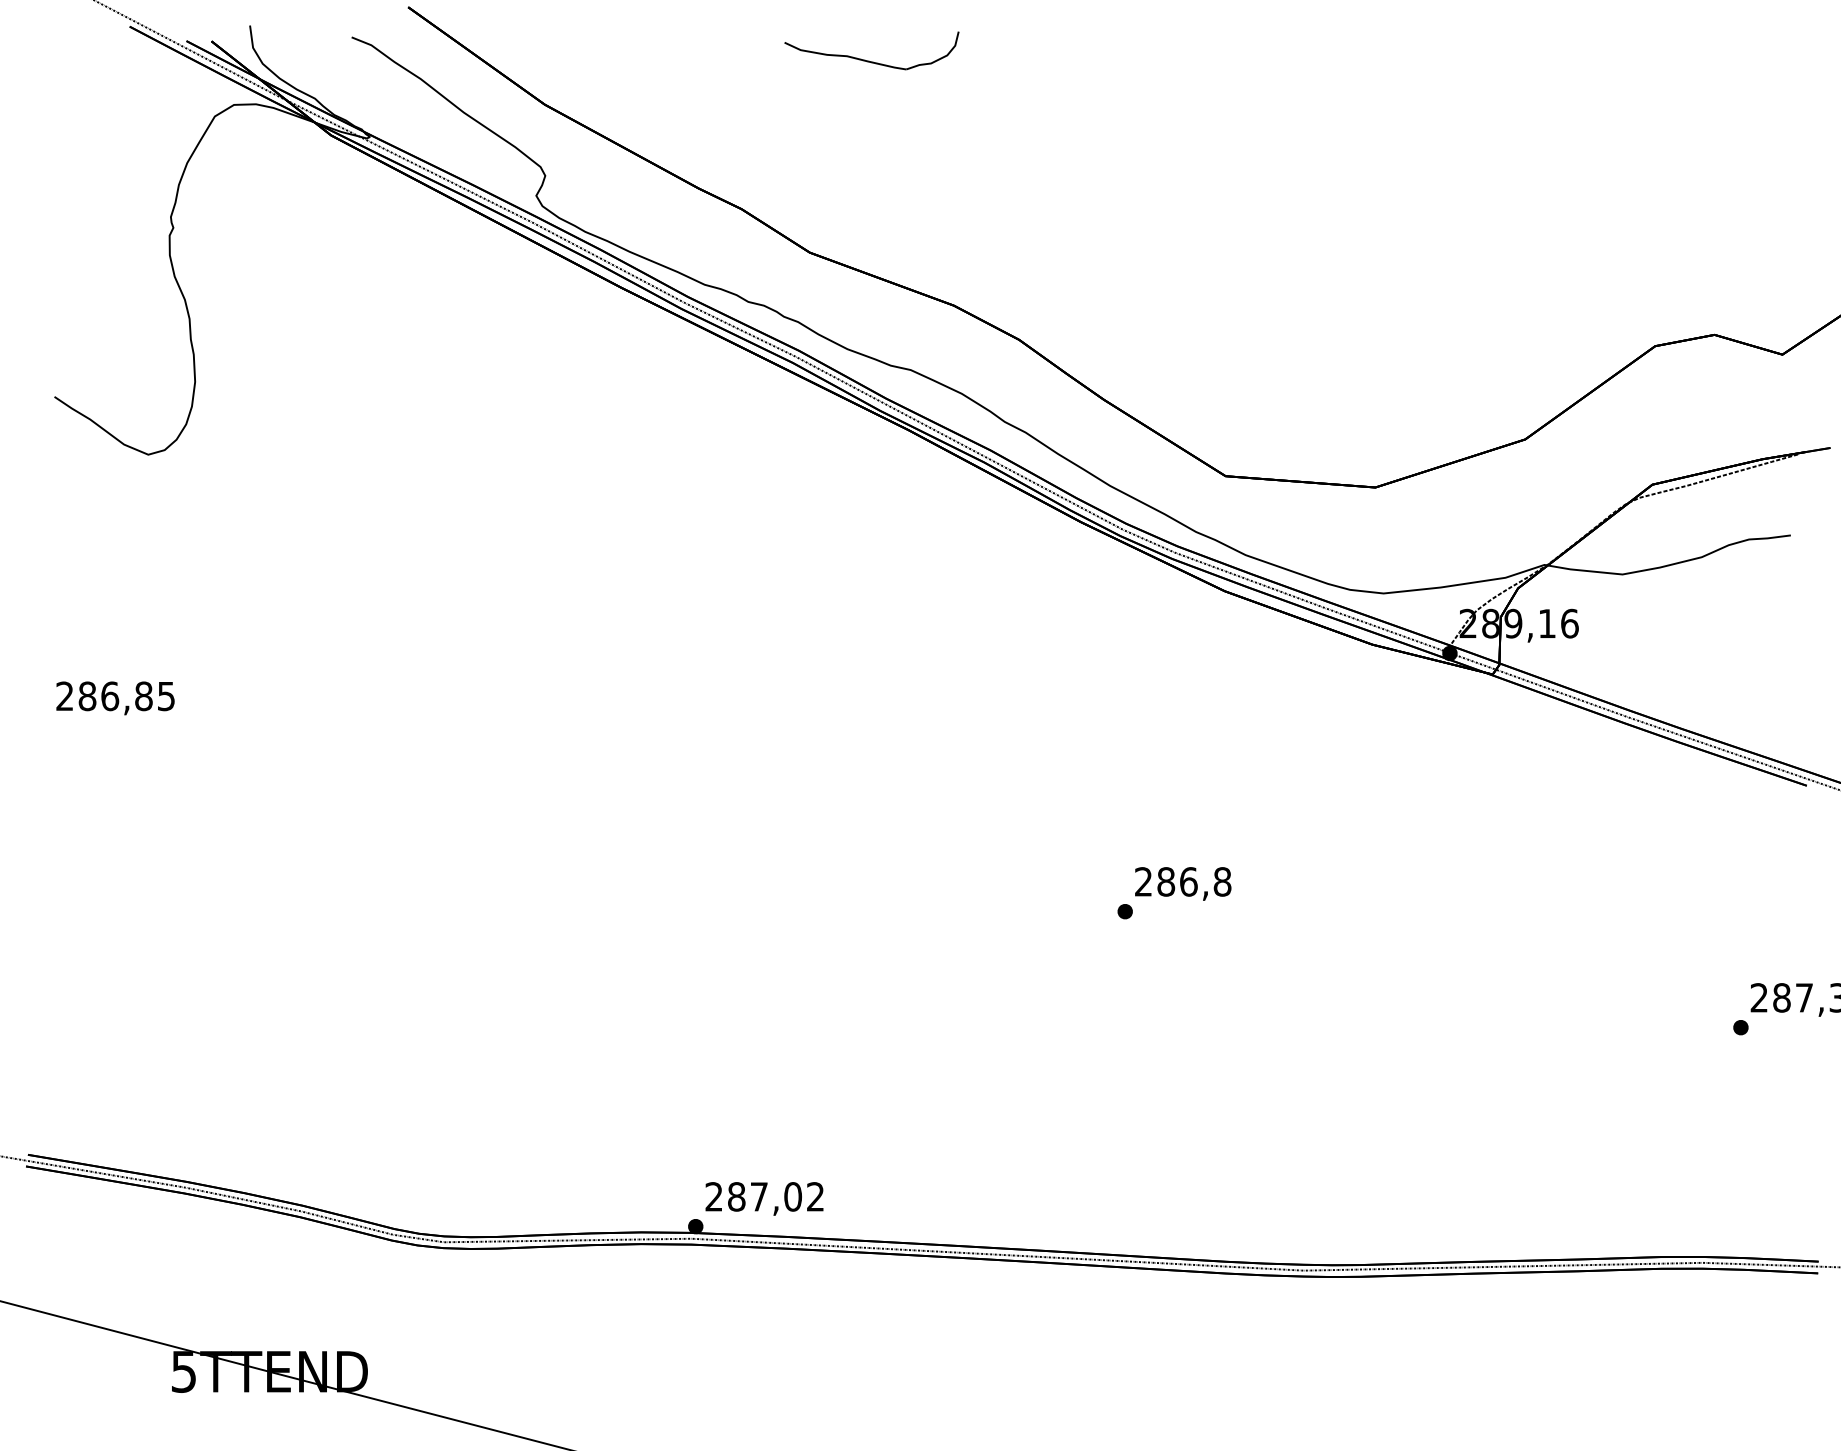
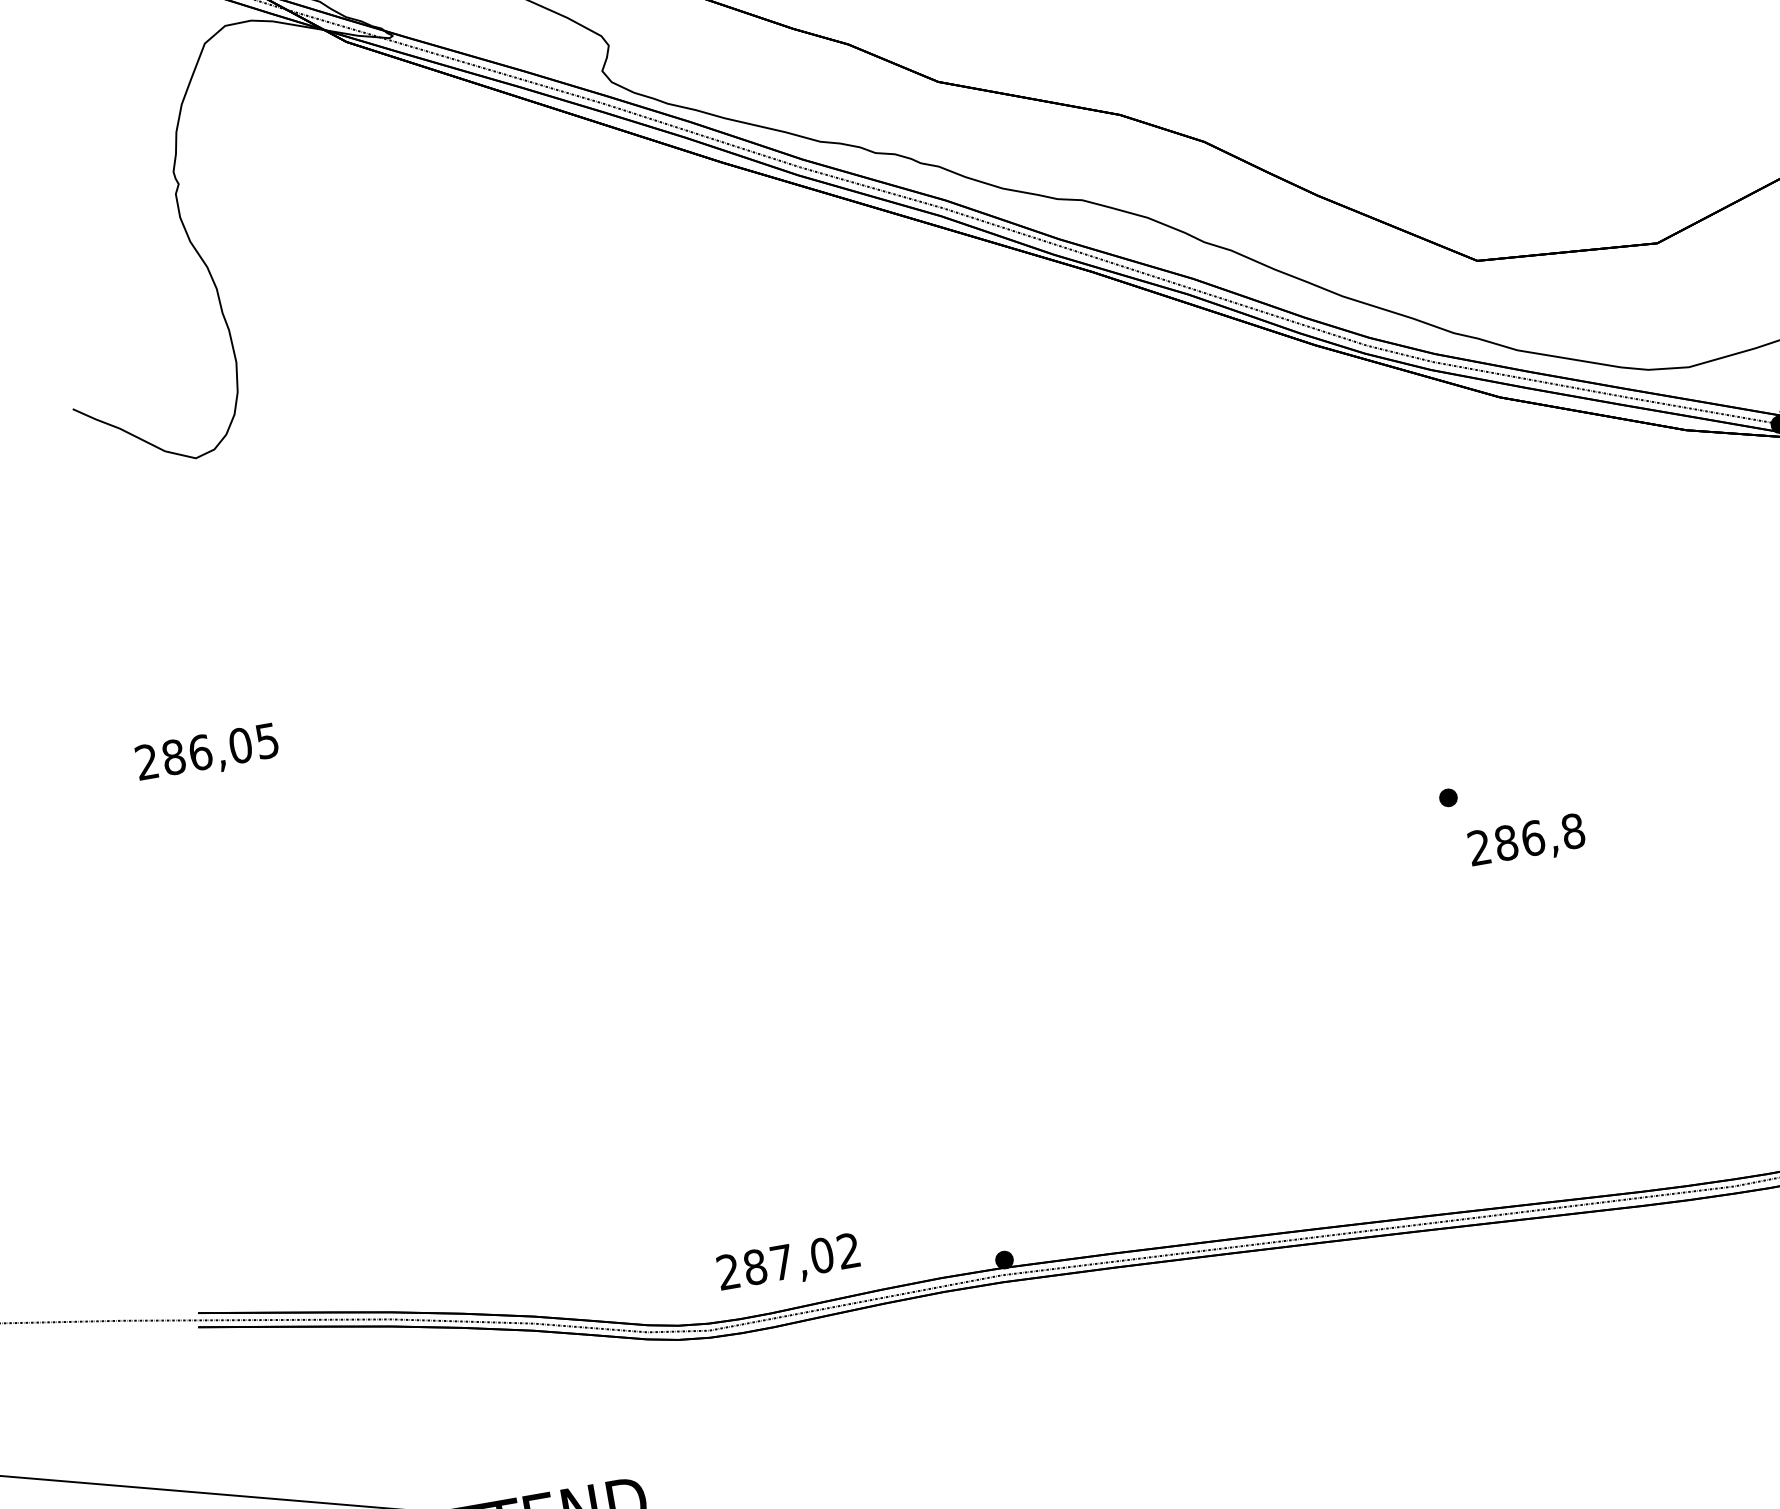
text: (143, 696) -> (240, 745), 286,85 -> 286,05
text: (1183, 883) -> (1527, 841), moved
text: (764, 1198) -> (788, 1263), moved

